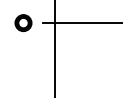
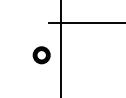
part: (23, 23) -> (41, 55), moved

